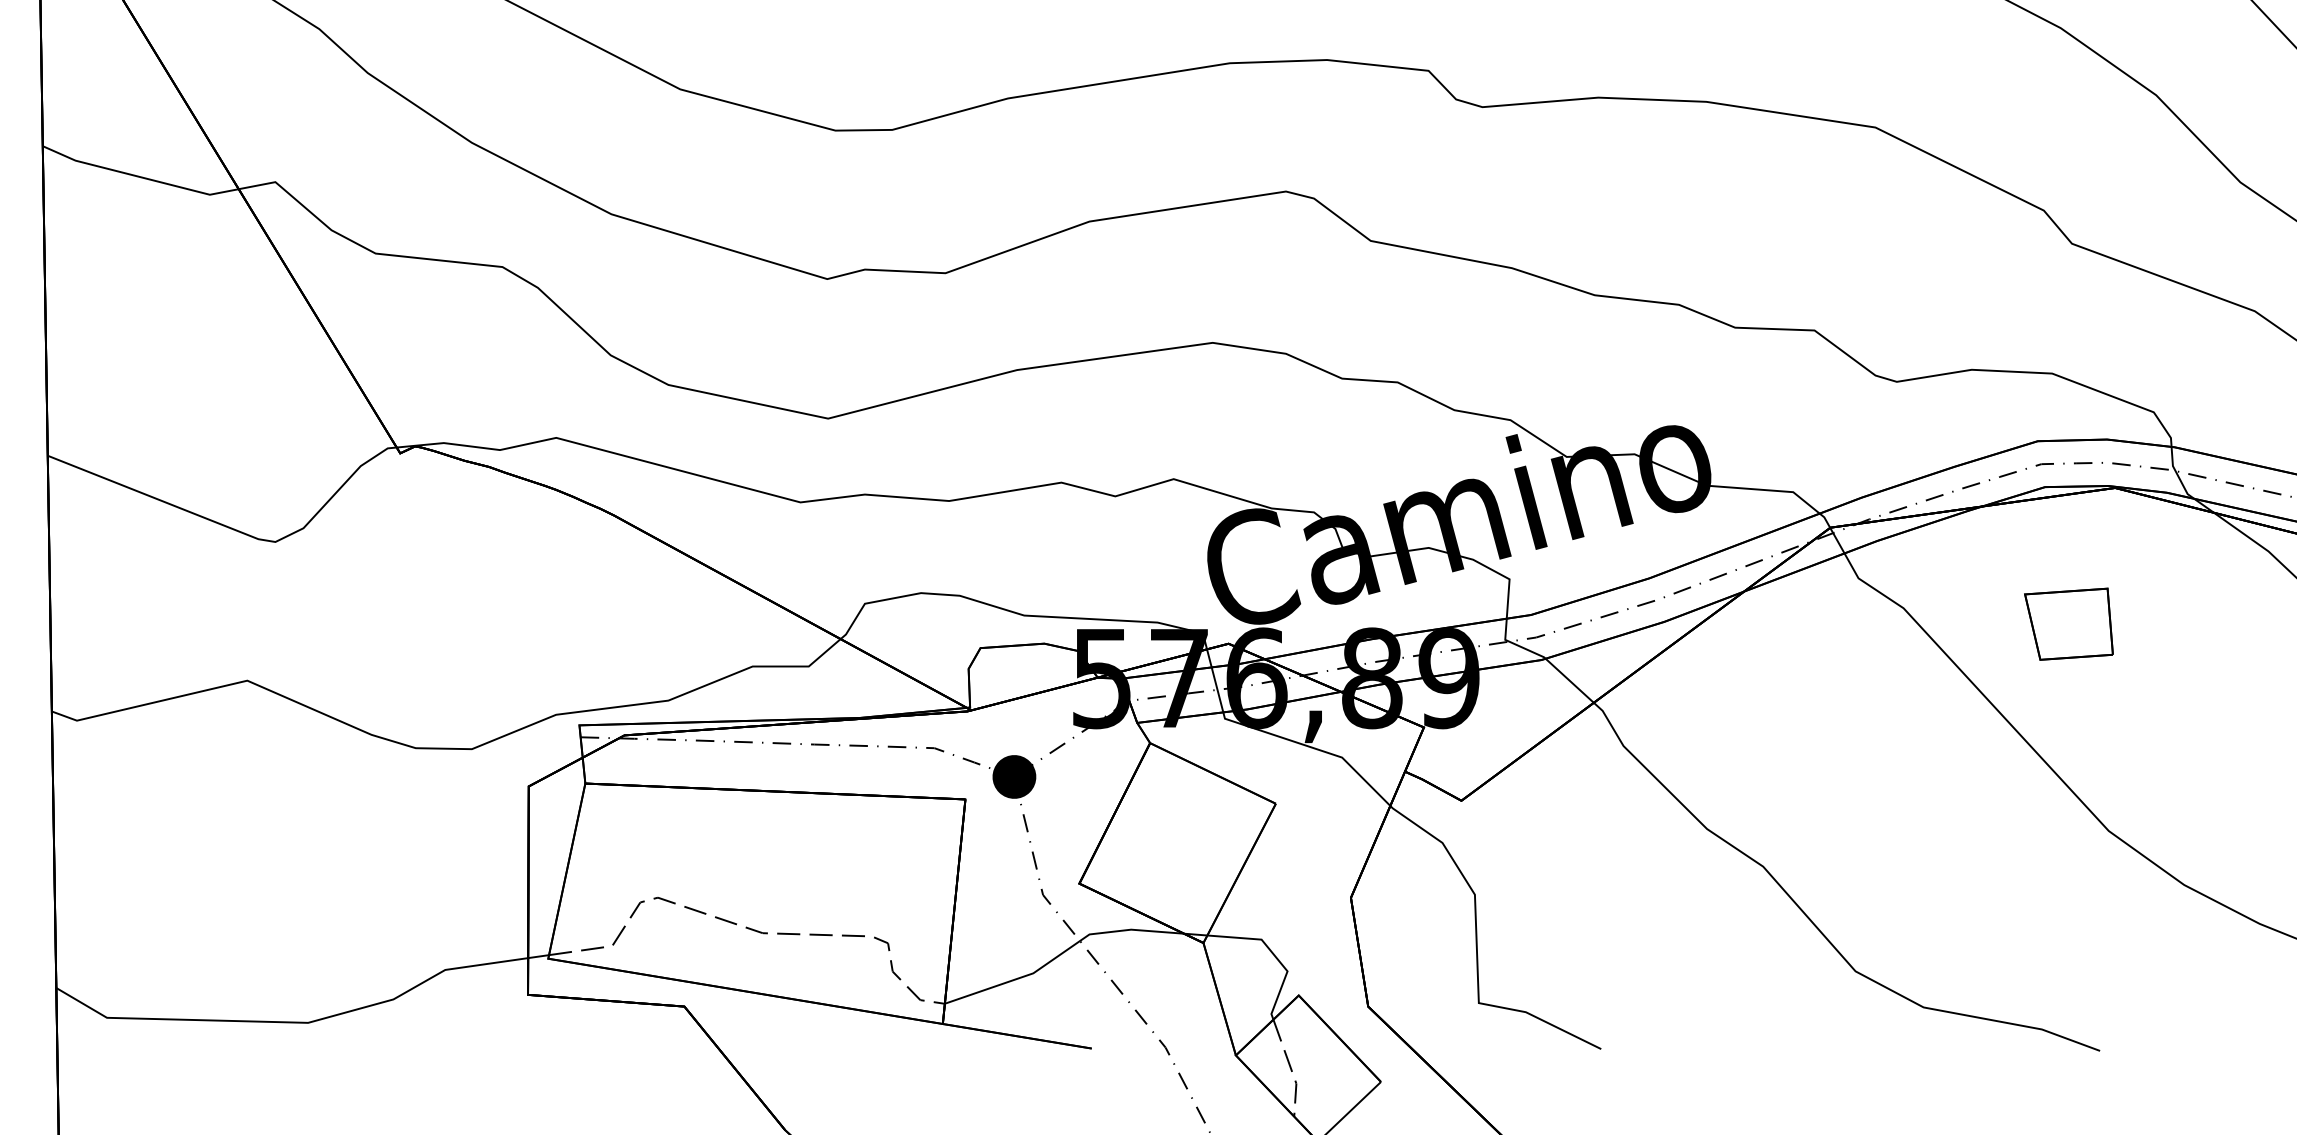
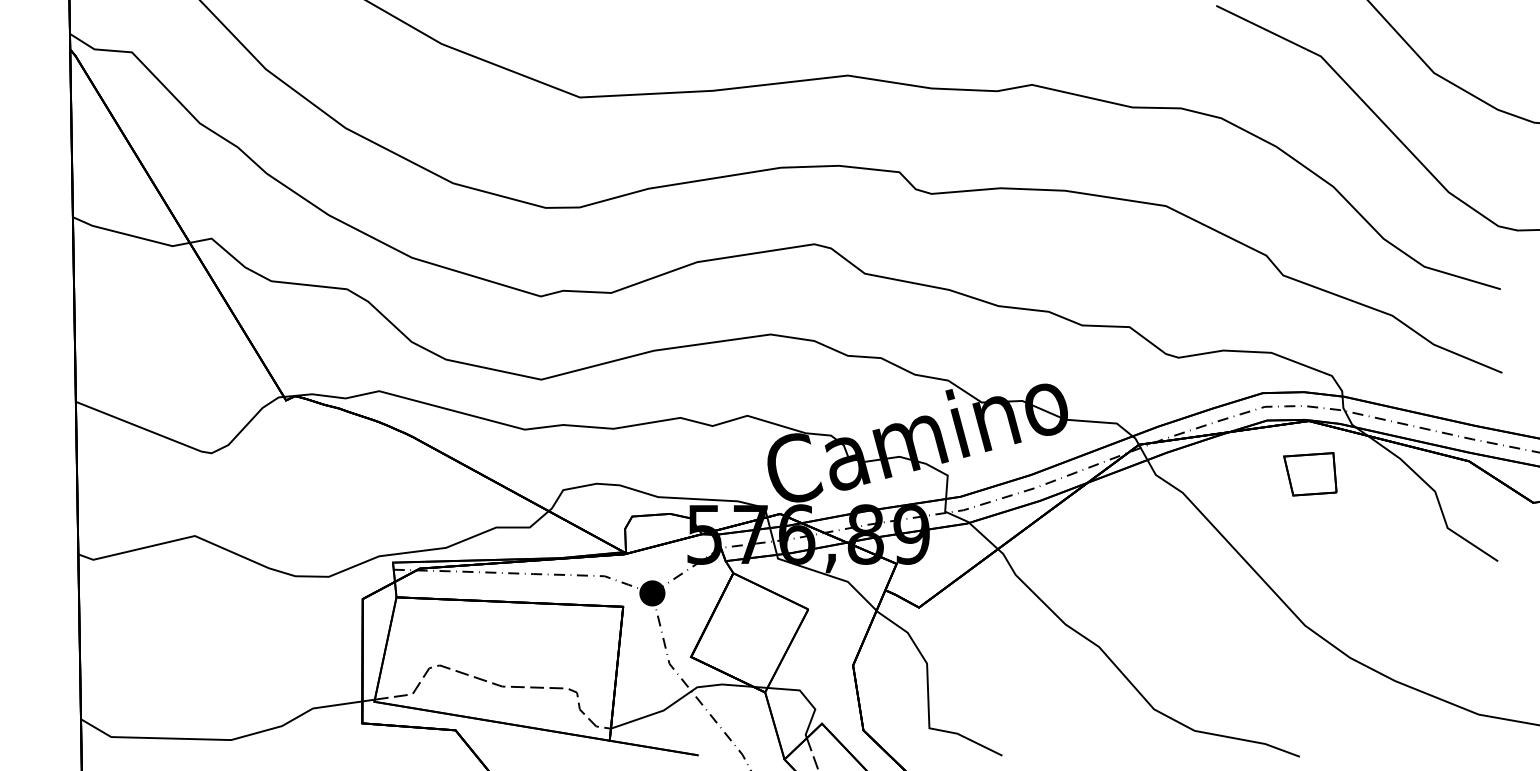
part: (2069, 624) -> (1310, 474), moved

